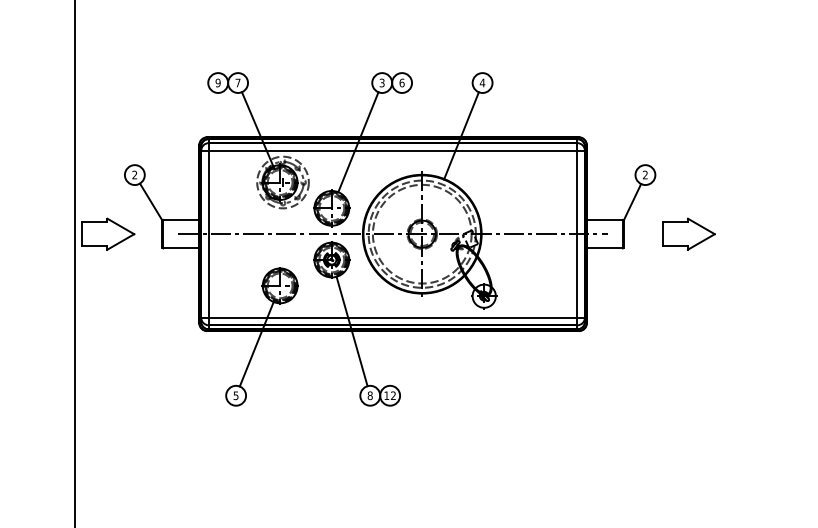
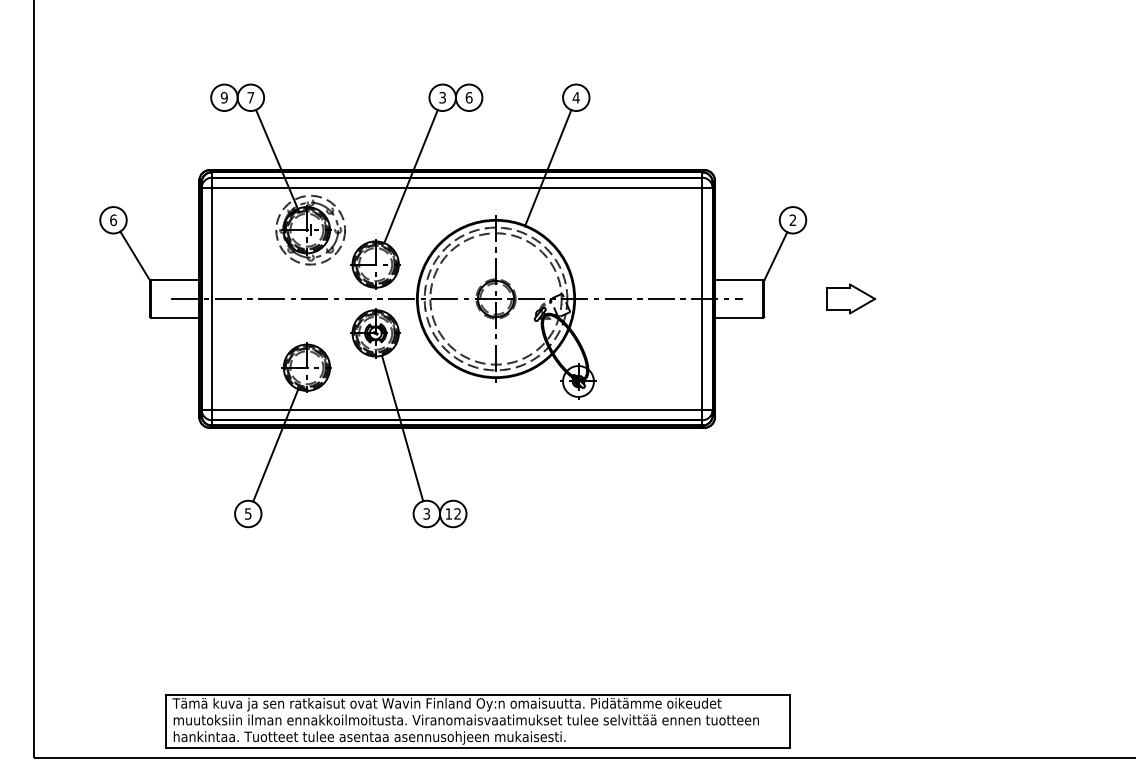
text: (134, 175) -> (113, 220), 2 -> 6
part: (108, 233) -> (78, 298), removed
part: (688, 233) -> (850, 298), size x0.7
text: (370, 395) -> (426, 513), 8 -> 3

